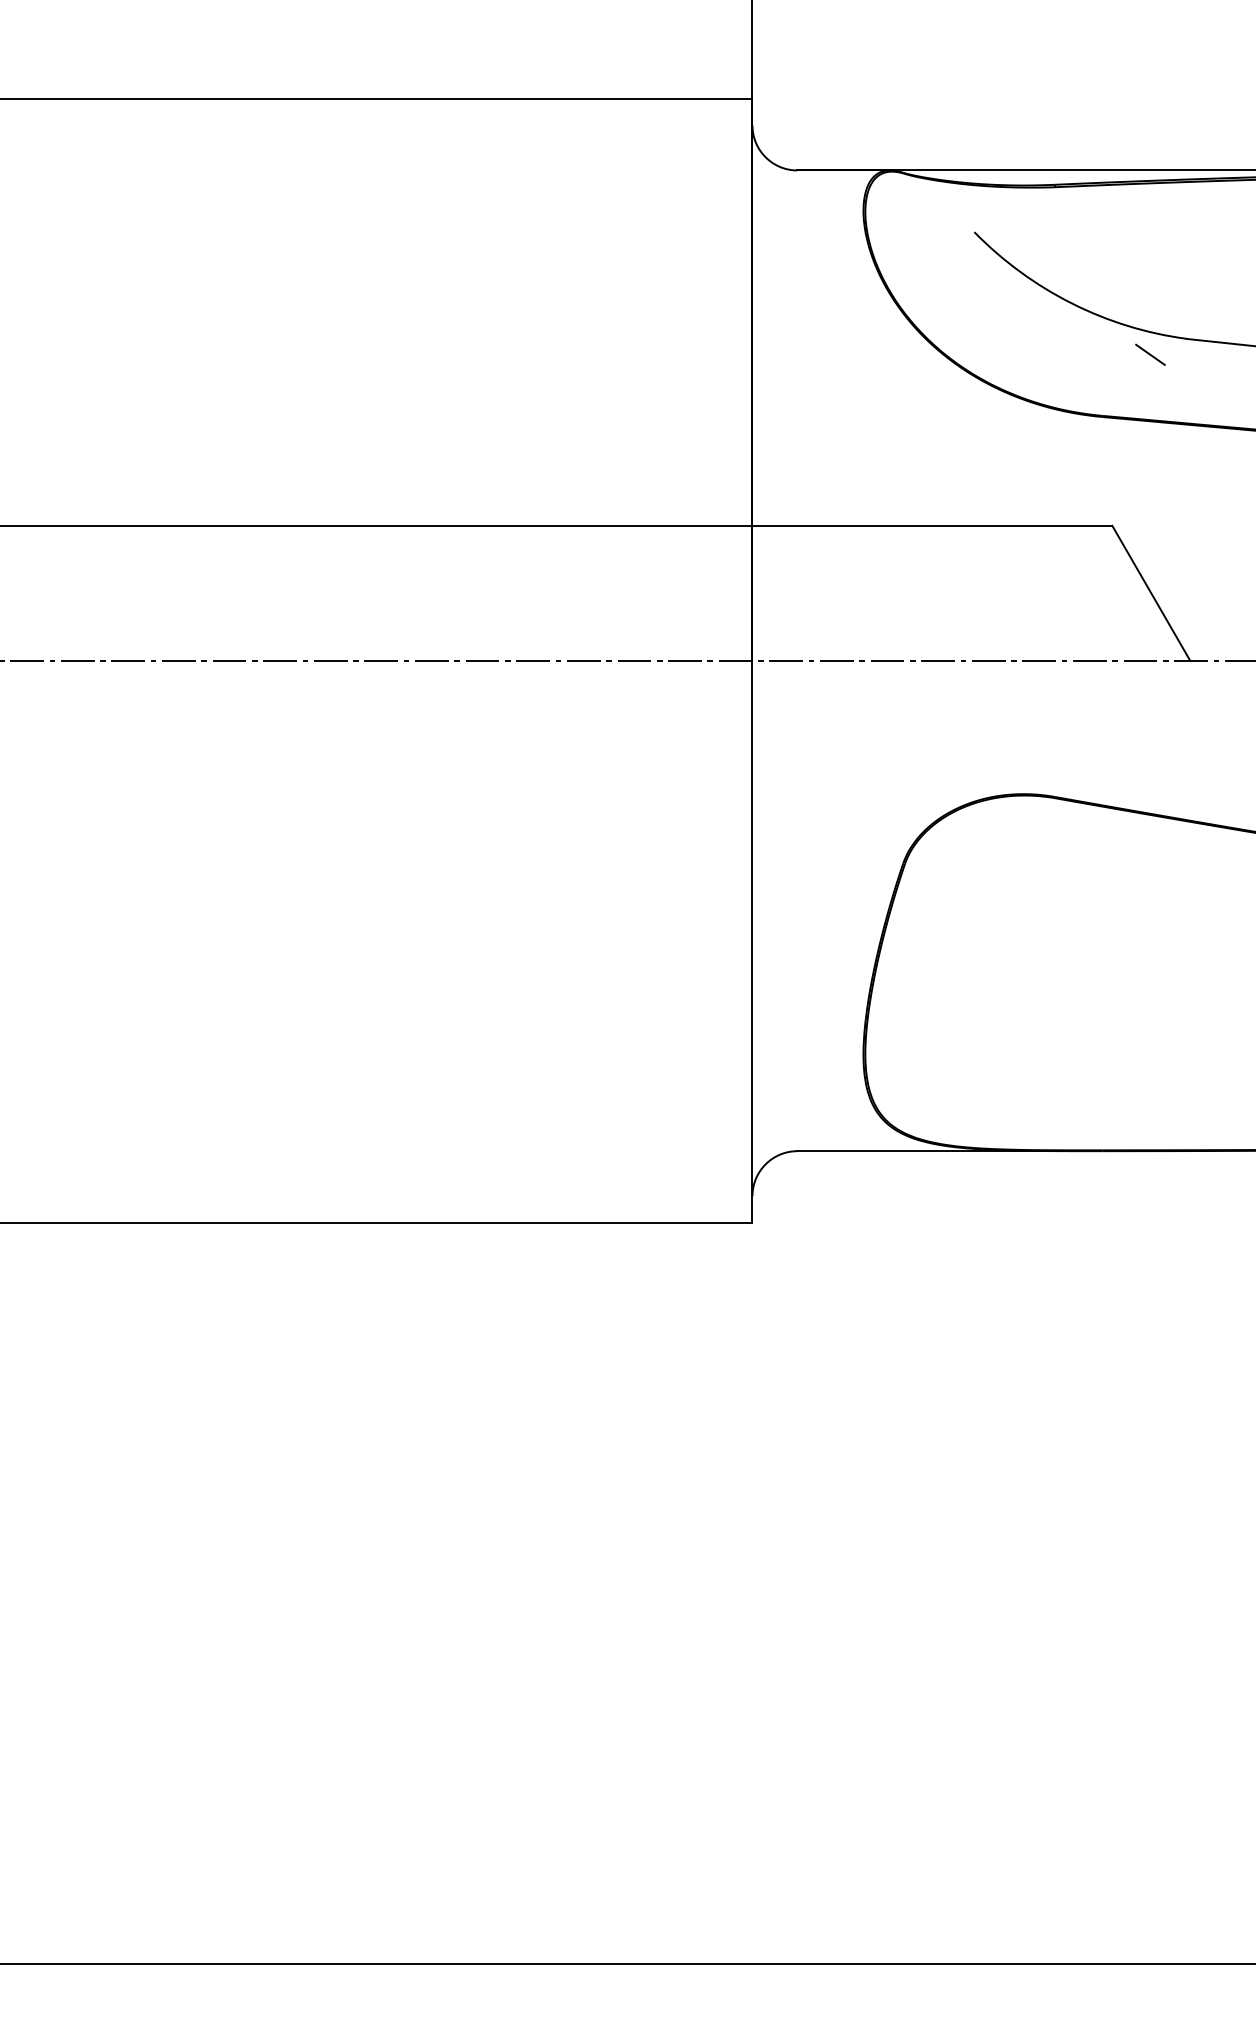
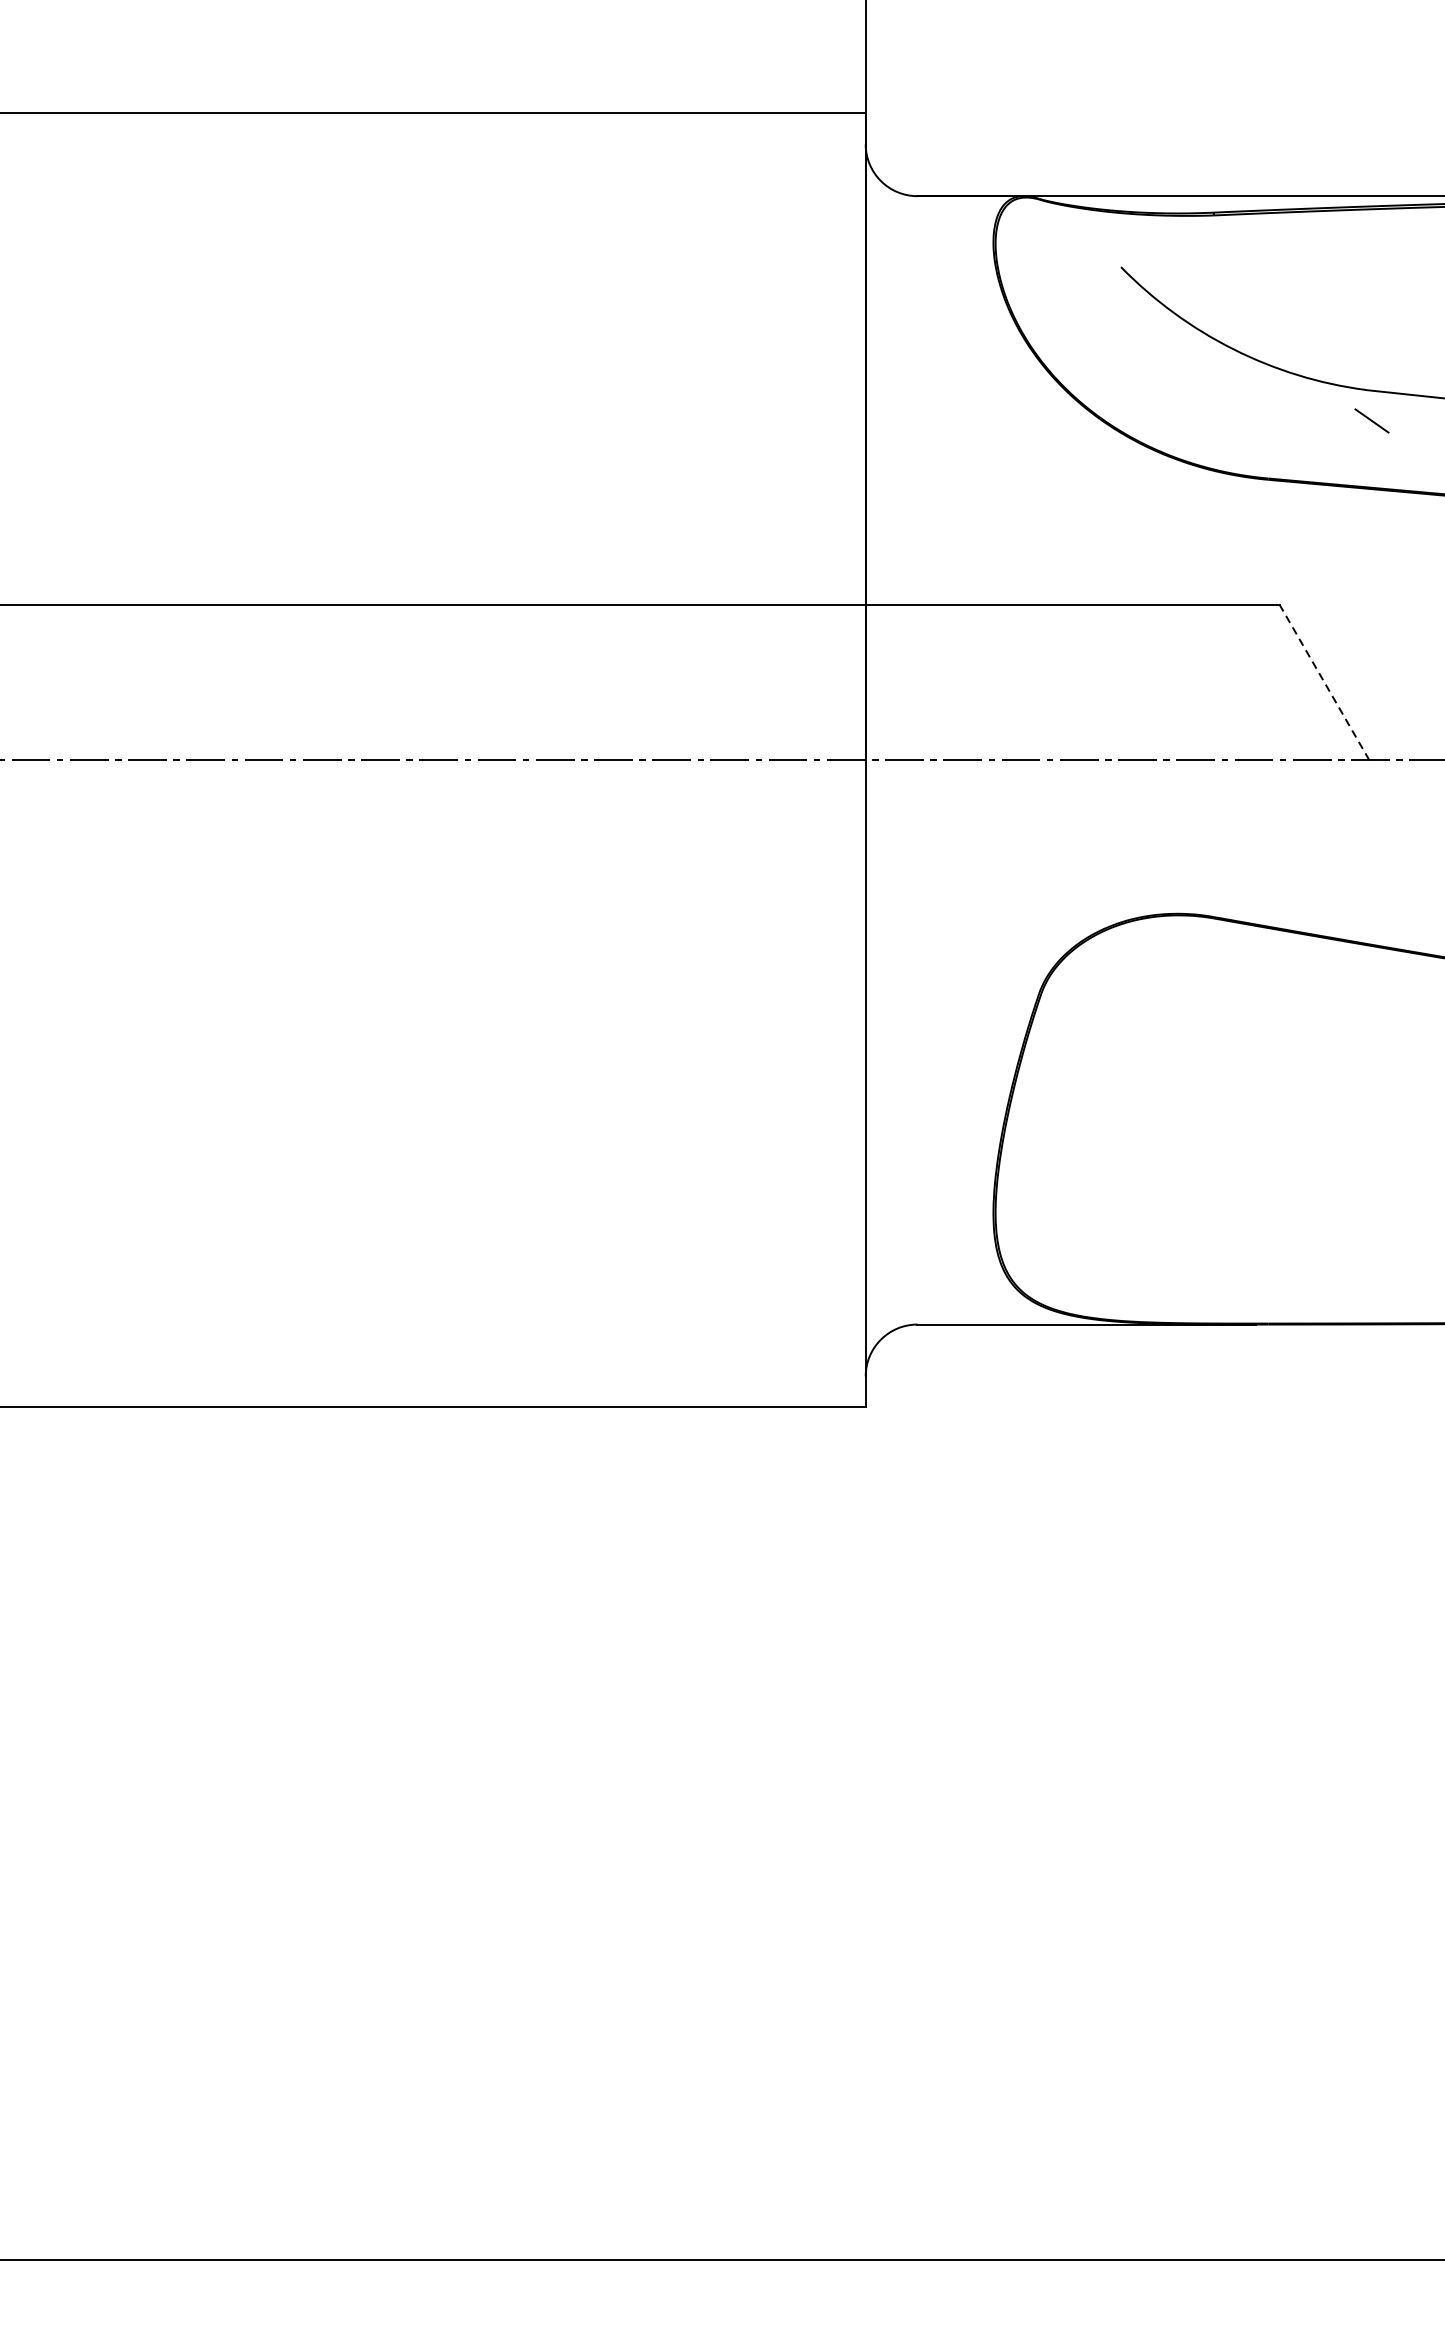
line: (1150, 354) -> (1372, 420), moved
line: (1151, 593) -> (1324, 682), solid -> dashed

